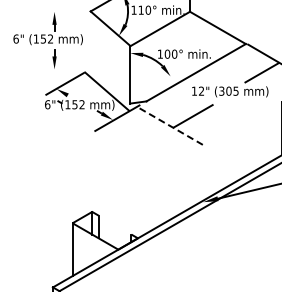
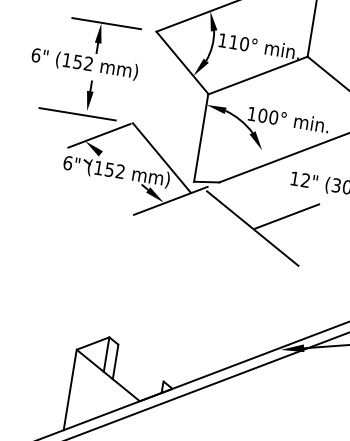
line: (57, 11) -> (105, 23), added
line: (48, 72) -> (77, 114), added
line: (173, 127) -> (253, 228), dashed -> solid

